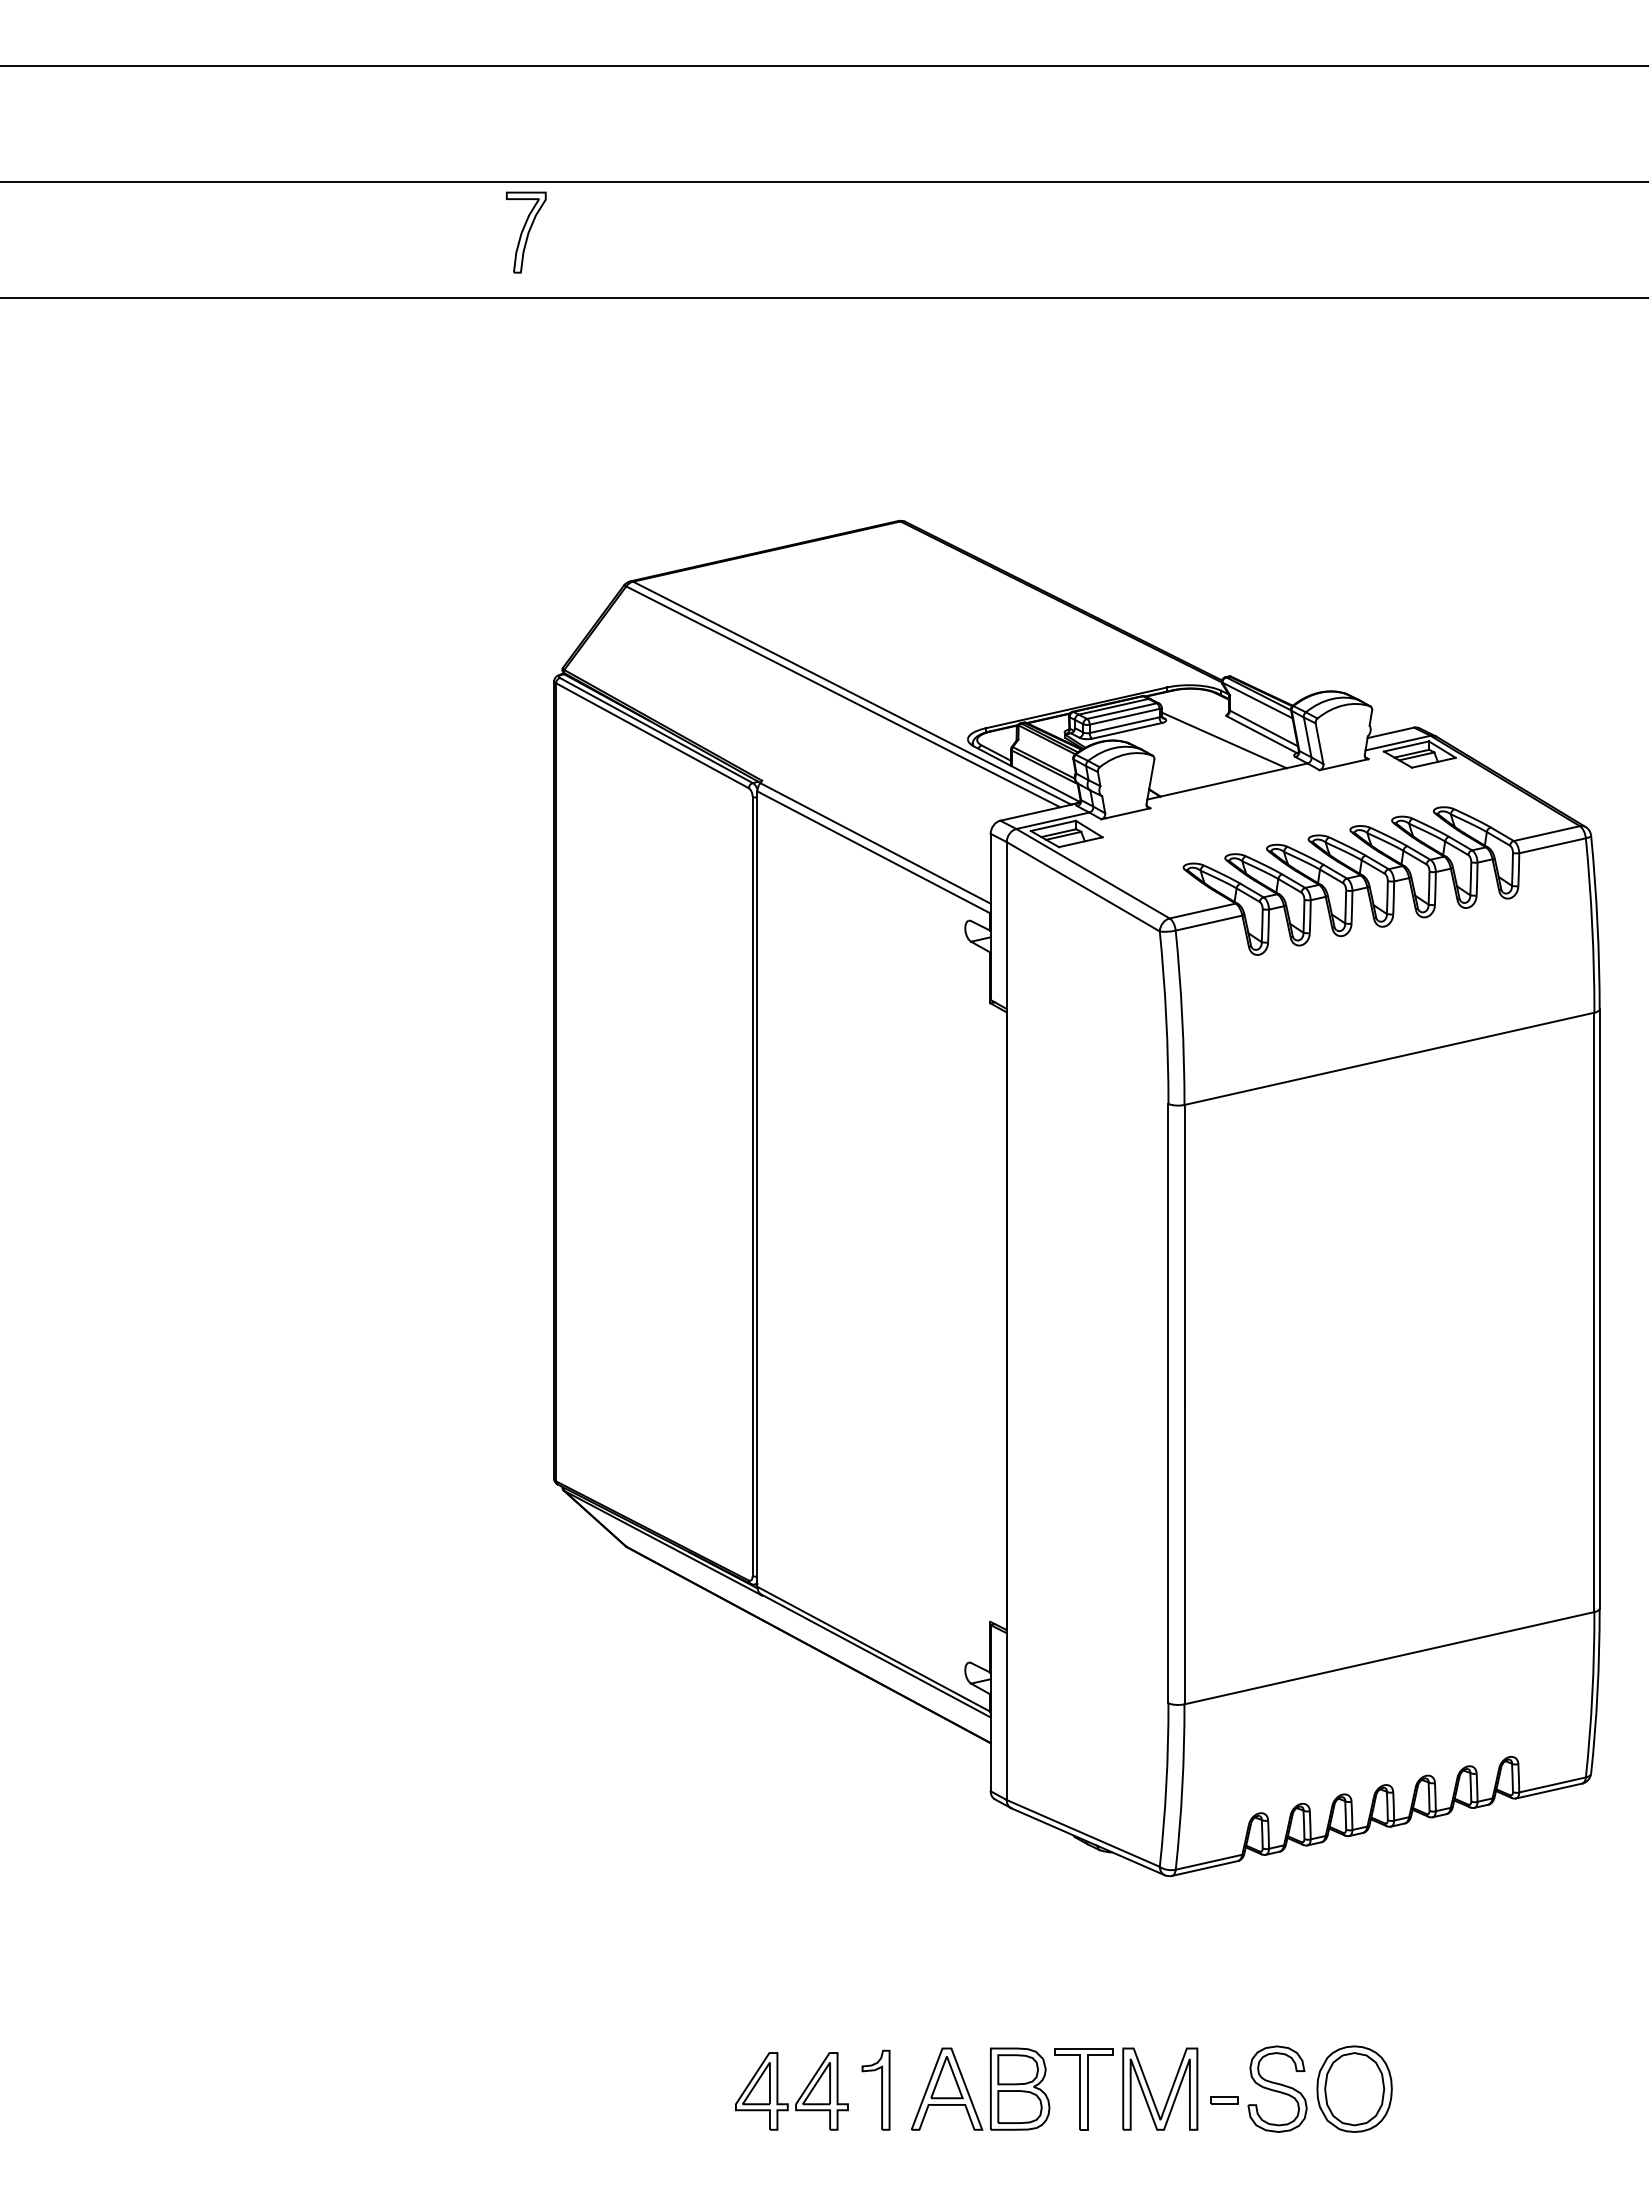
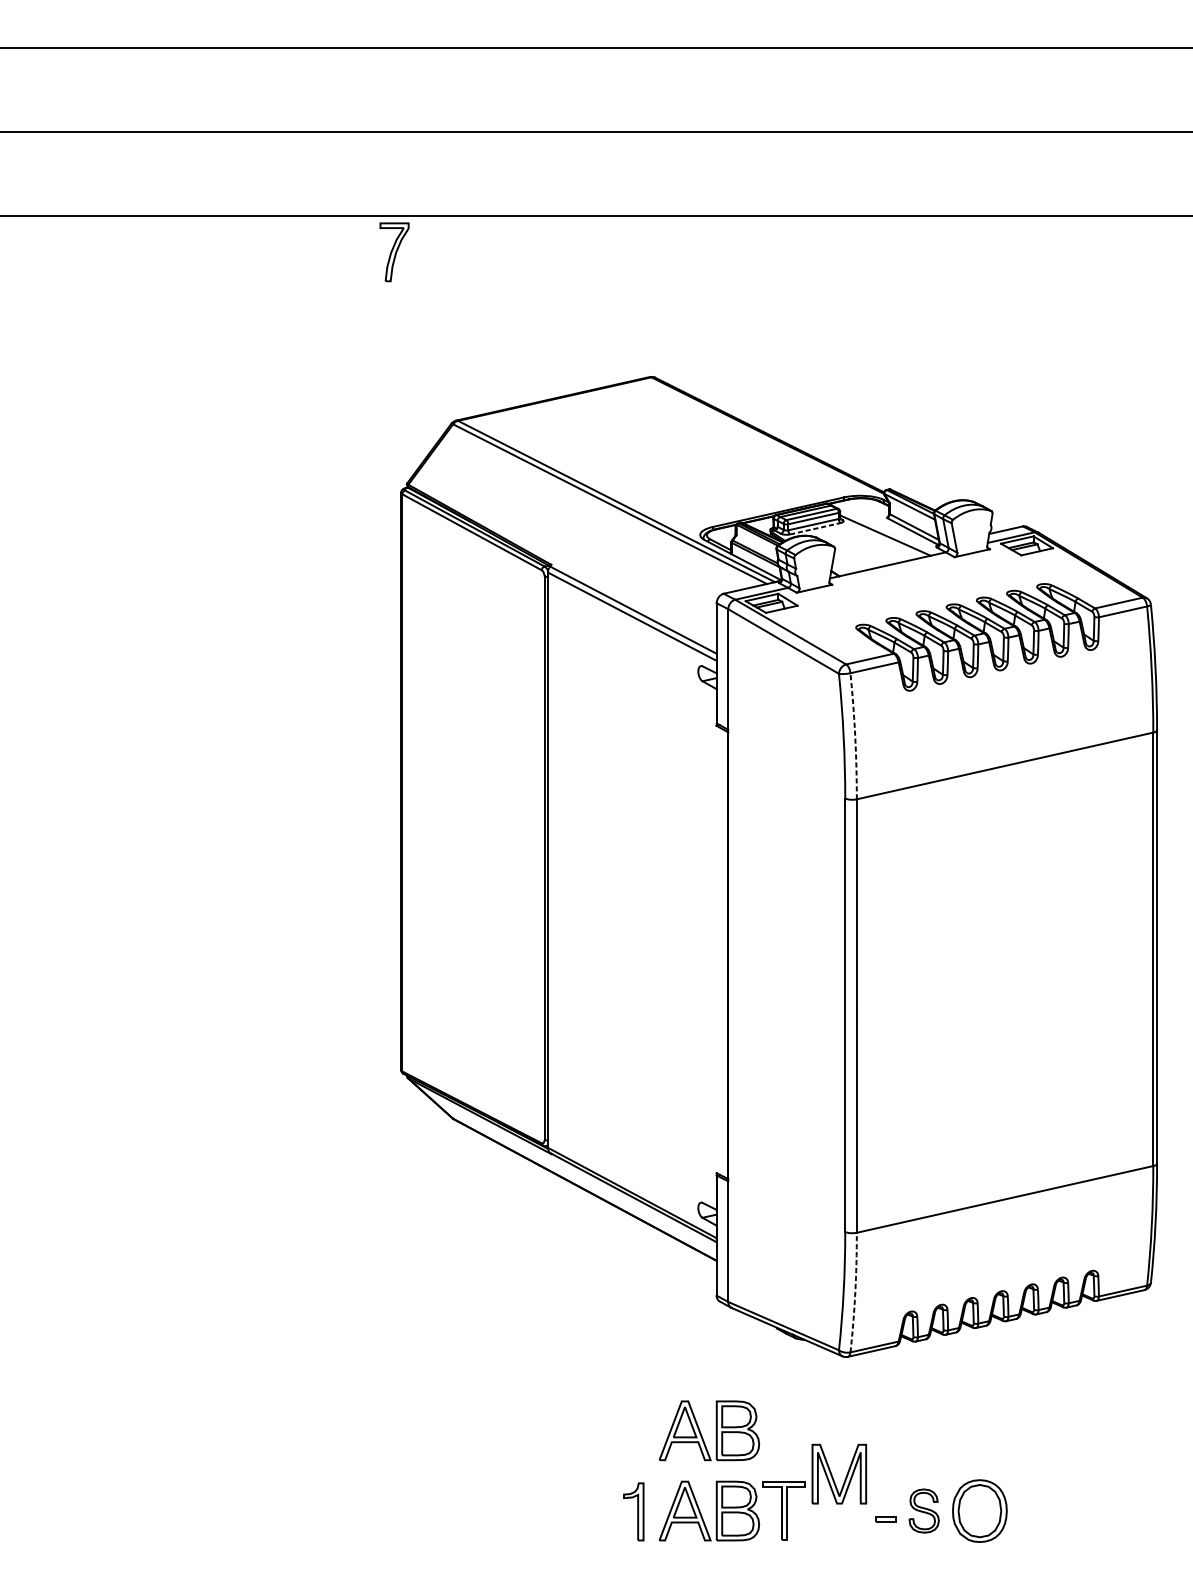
part: (525, 232) -> (394, 252), moved
line: (1127, 730) -> (815, 528), solid -> dashed
arc: (1182, 1017) -> (855, 736), solid -> dashed
arc: (1182, 1787) -> (855, 1292), solid -> dashed
part: (990, 1977) -> (716, 1430), added
part: (1277, 2088) -> (924, 1510), size x0.7
part: (1151, 2092) -> (832, 1476), moved
part: (800, 2095) -> (579, 1515), removed

